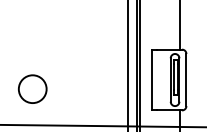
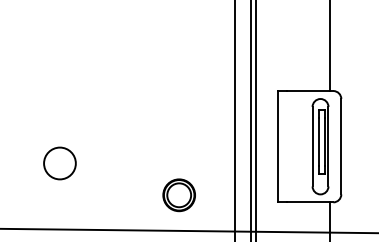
circle: (32, 88) -> (59, 162), size x0.62
part: (97, 106) -> (178, 195), added

